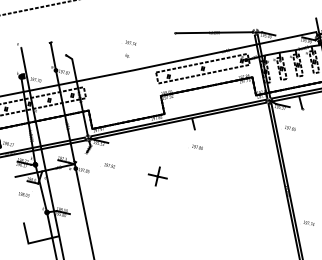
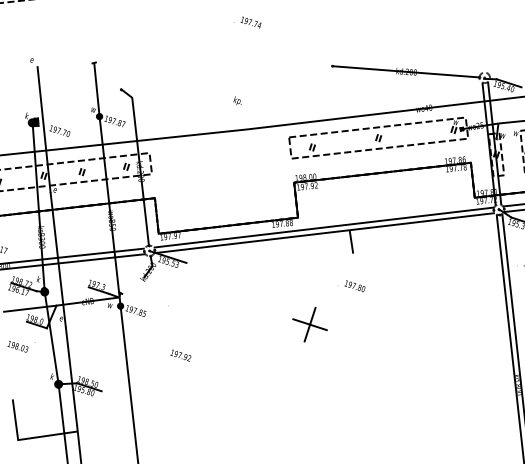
text: (130, 42) -> (250, 21), moved
text: (109, 165) -> (180, 355), moved
part: (157, 176) -> (309, 324), moved

